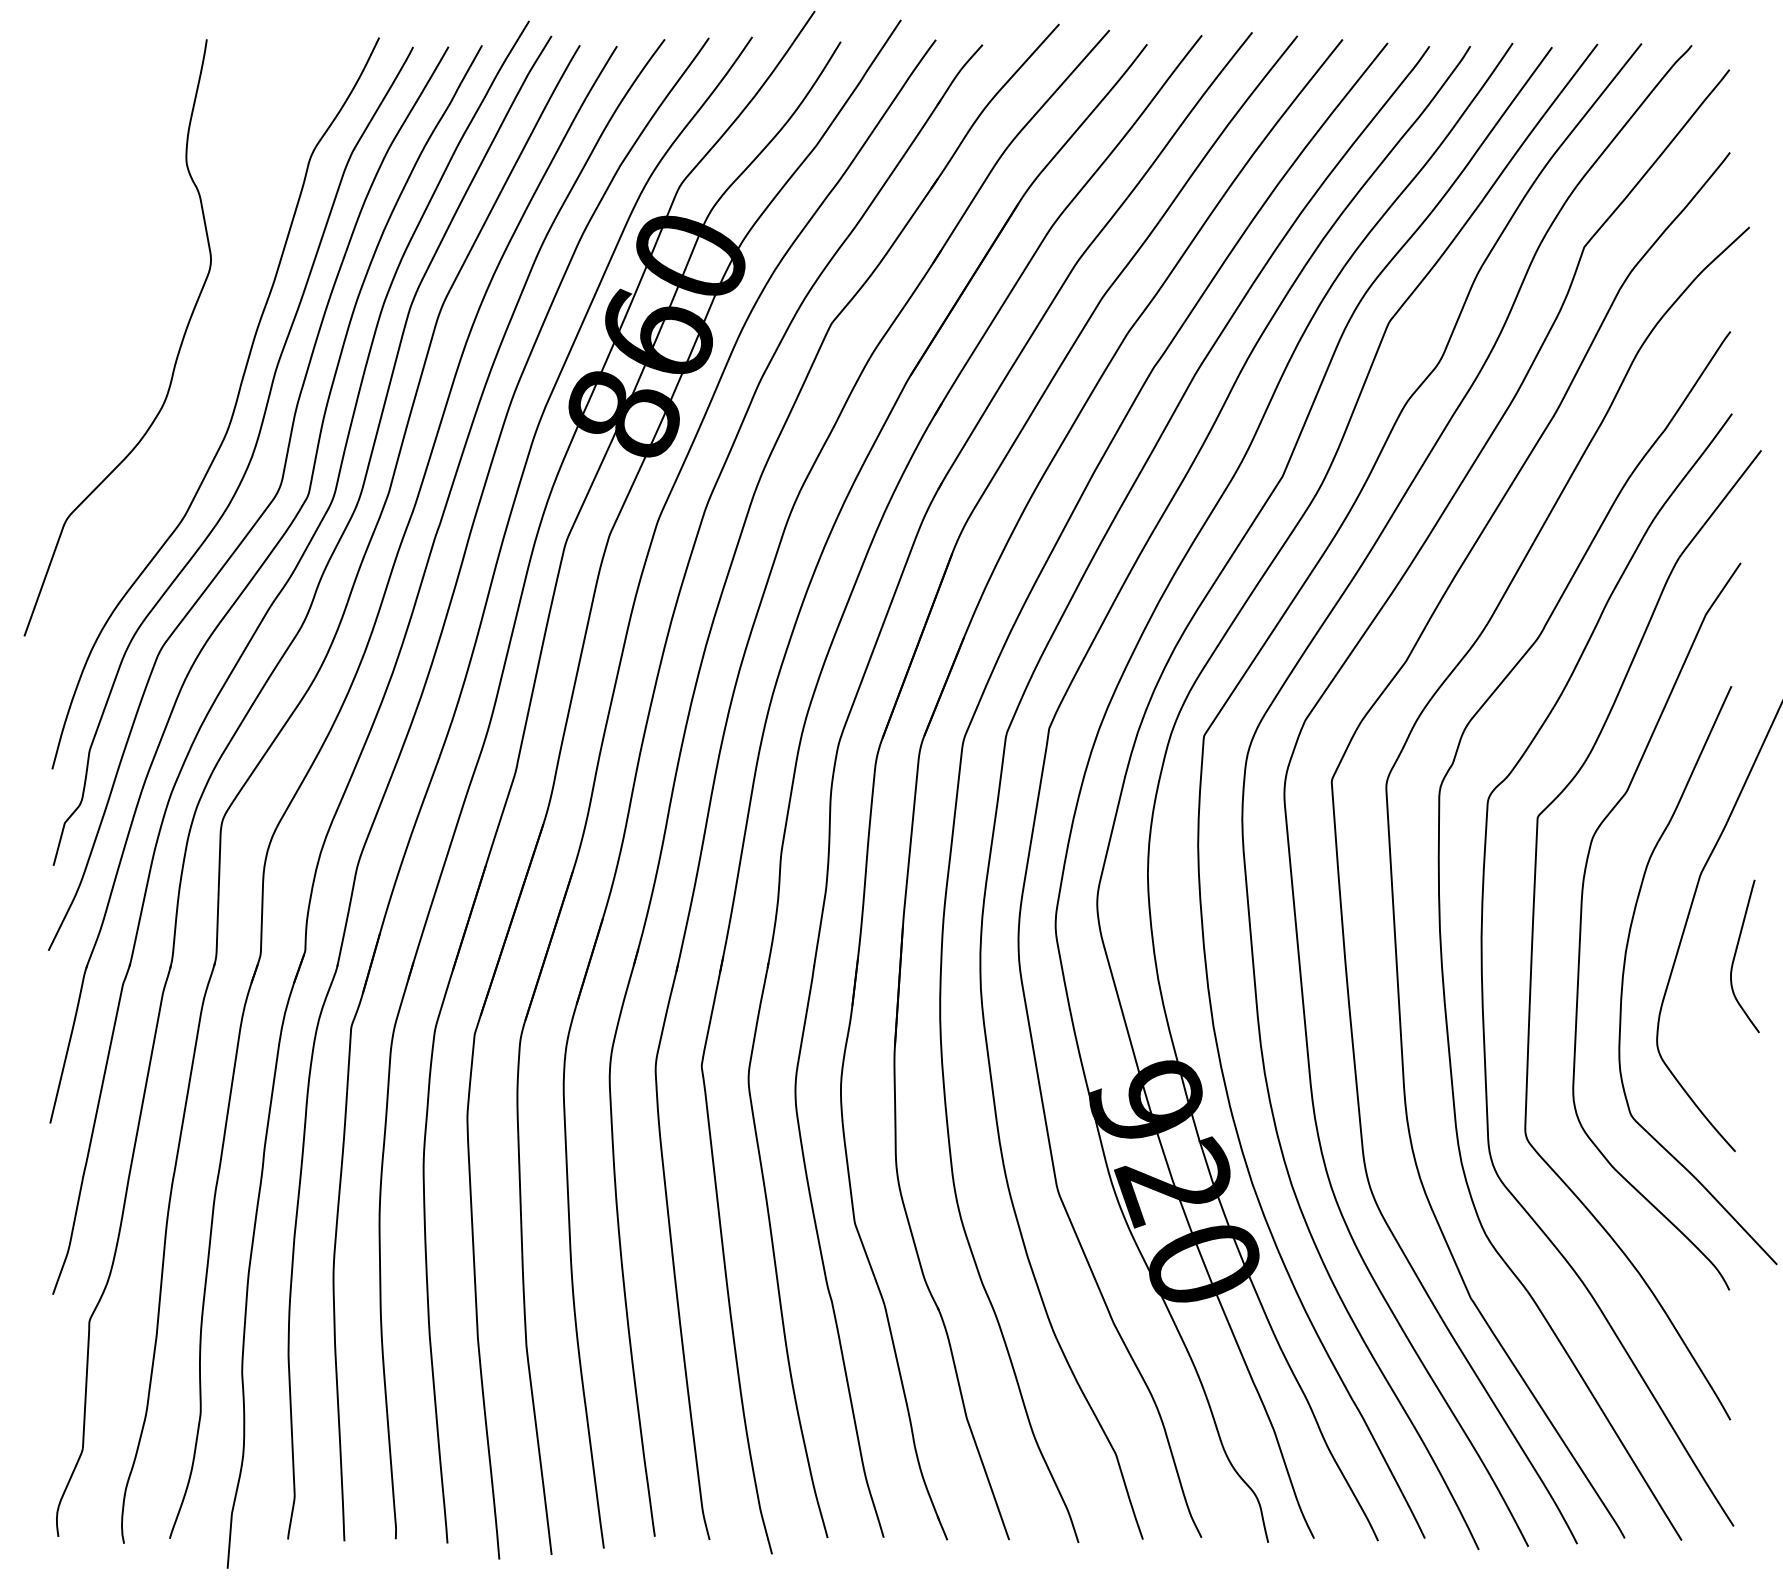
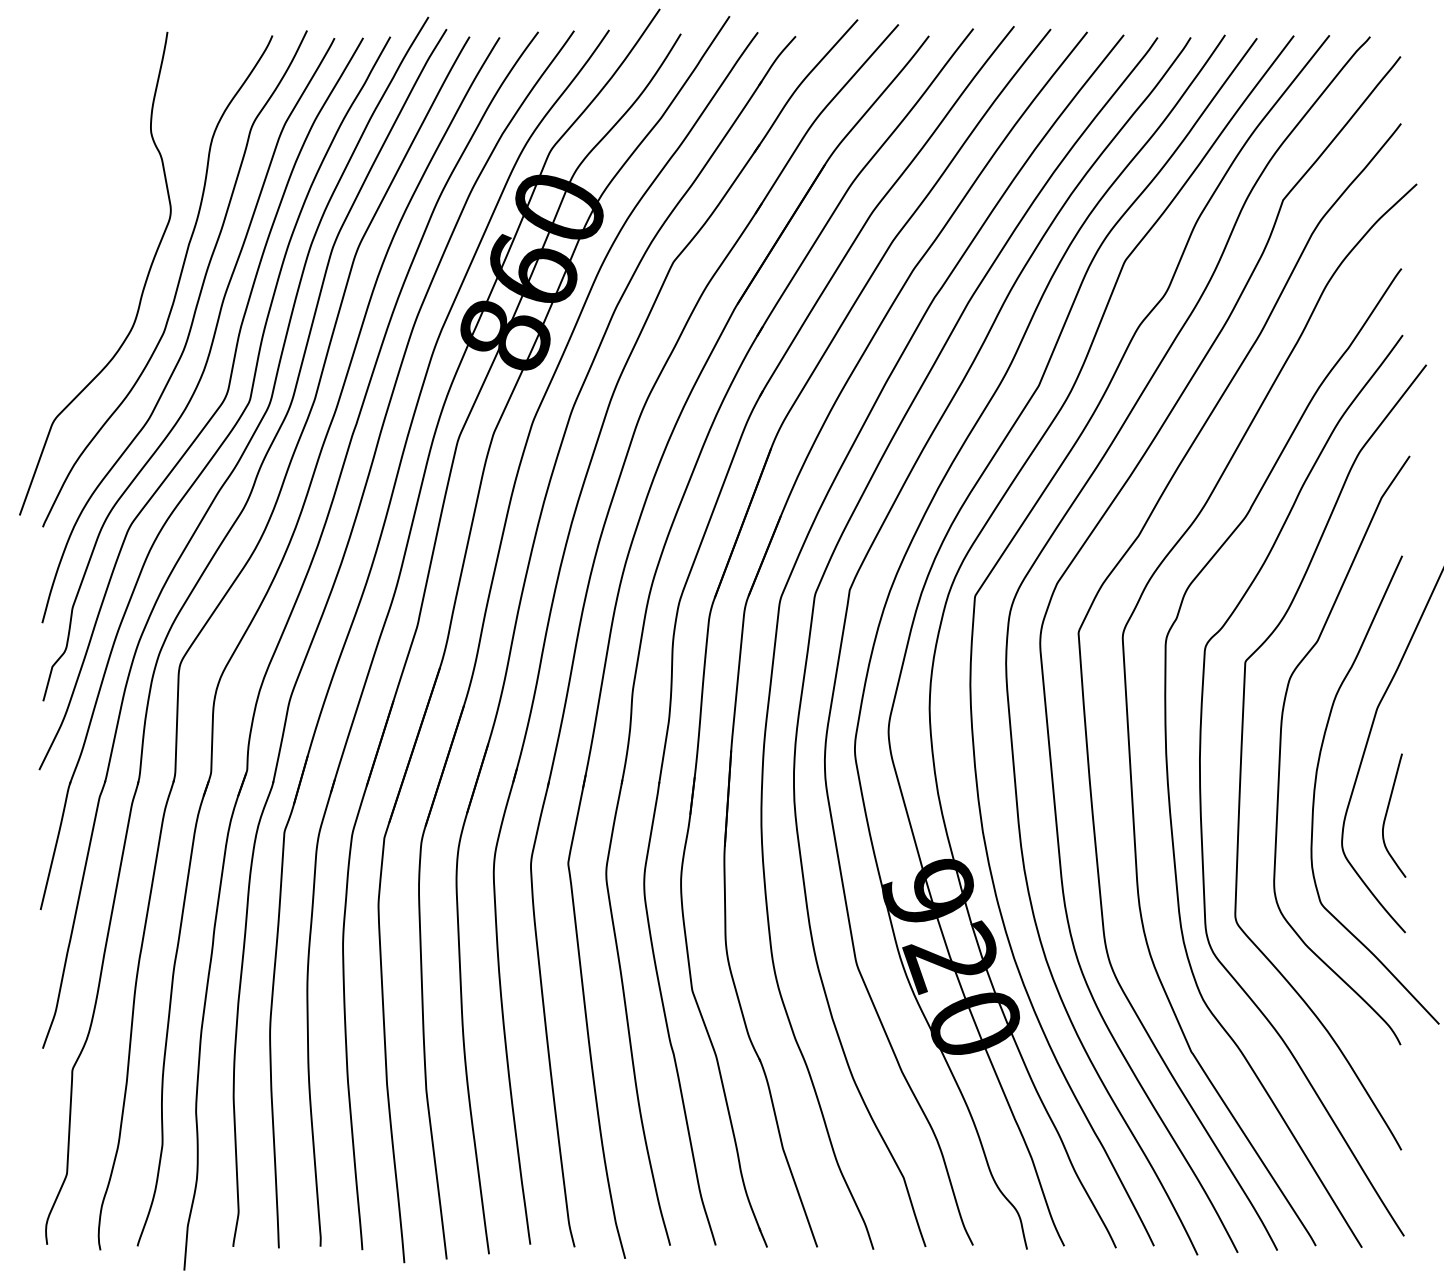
curve: (217, 353) -> (176, 286), added
curve: (1736, 953) -> (1387, 813), moved

